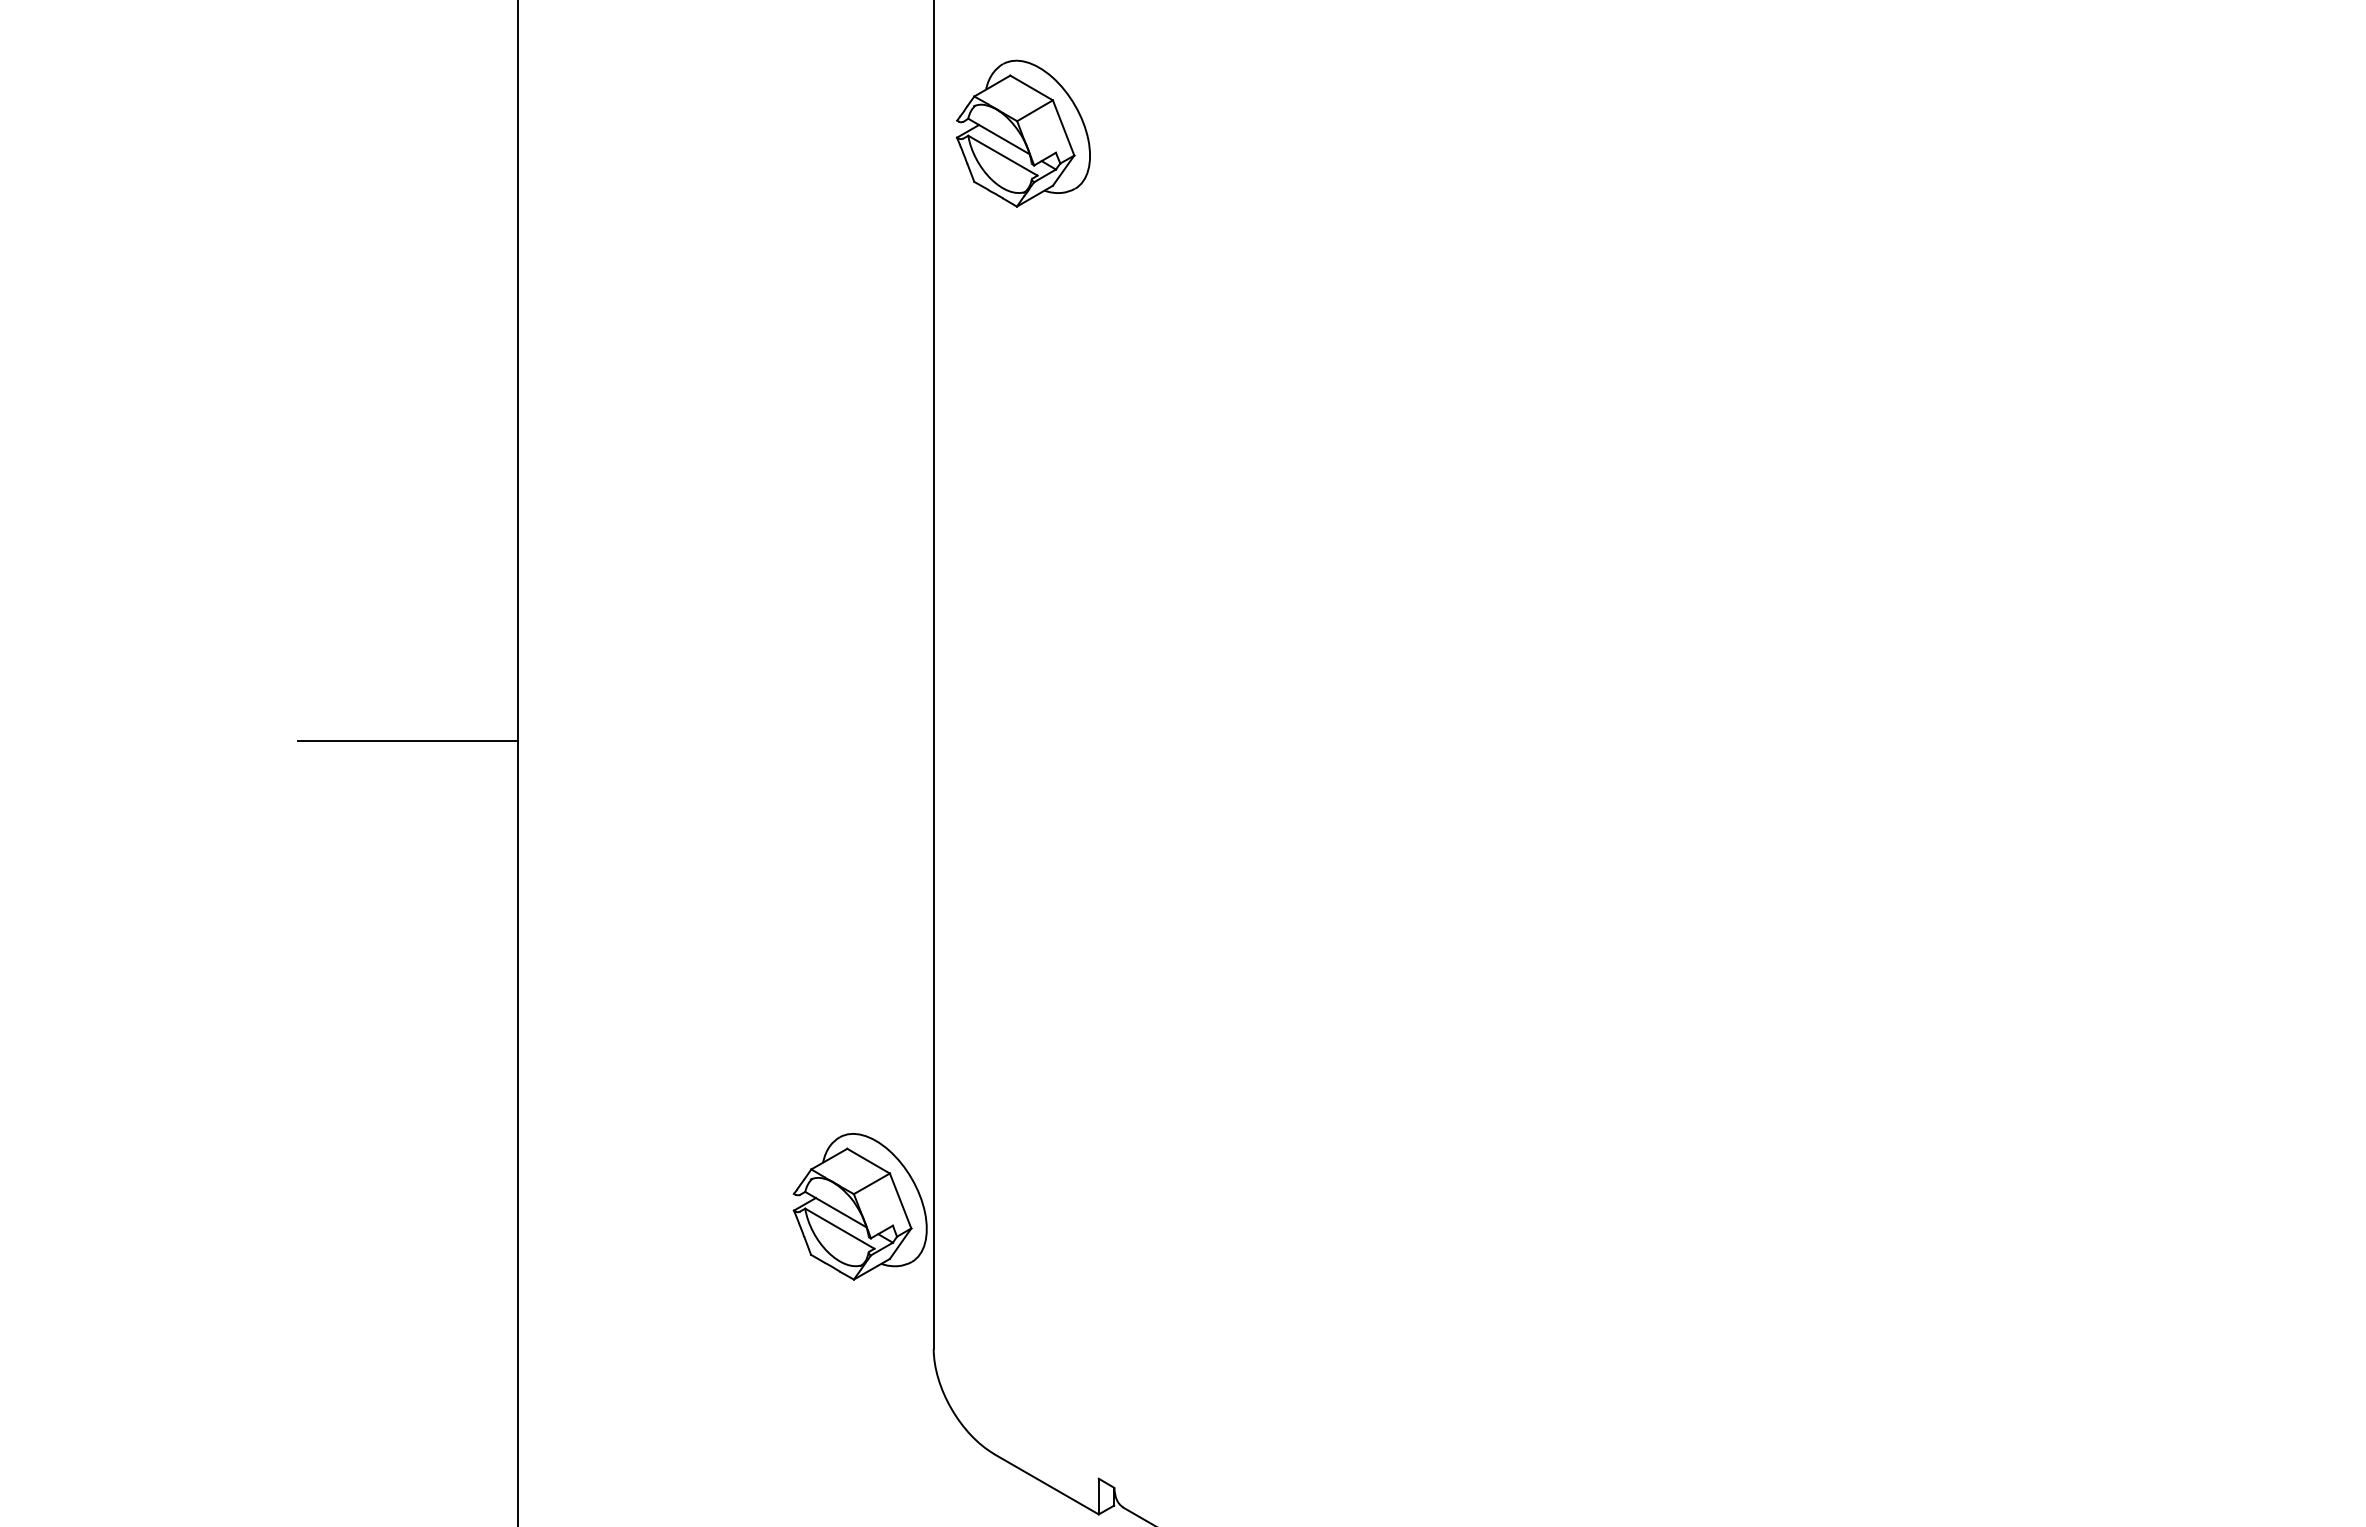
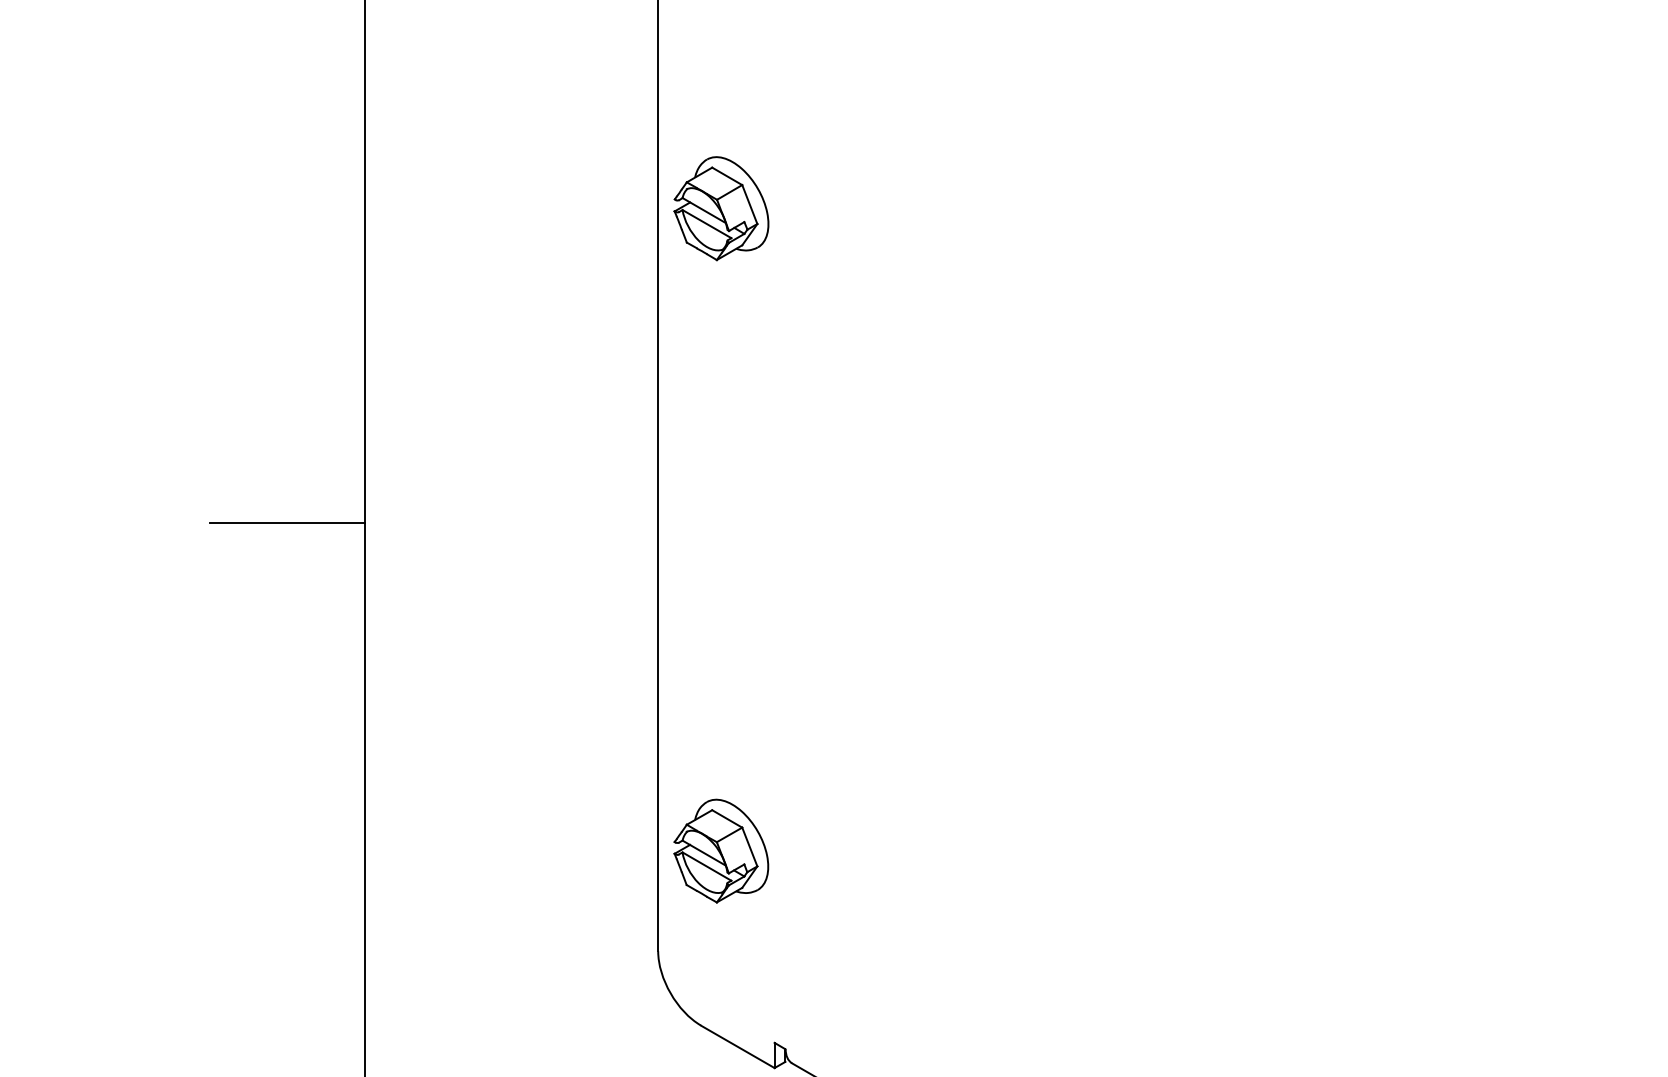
part: (1022, 133) -> (720, 208), moved
part: (859, 1206) -> (720, 850), moved

